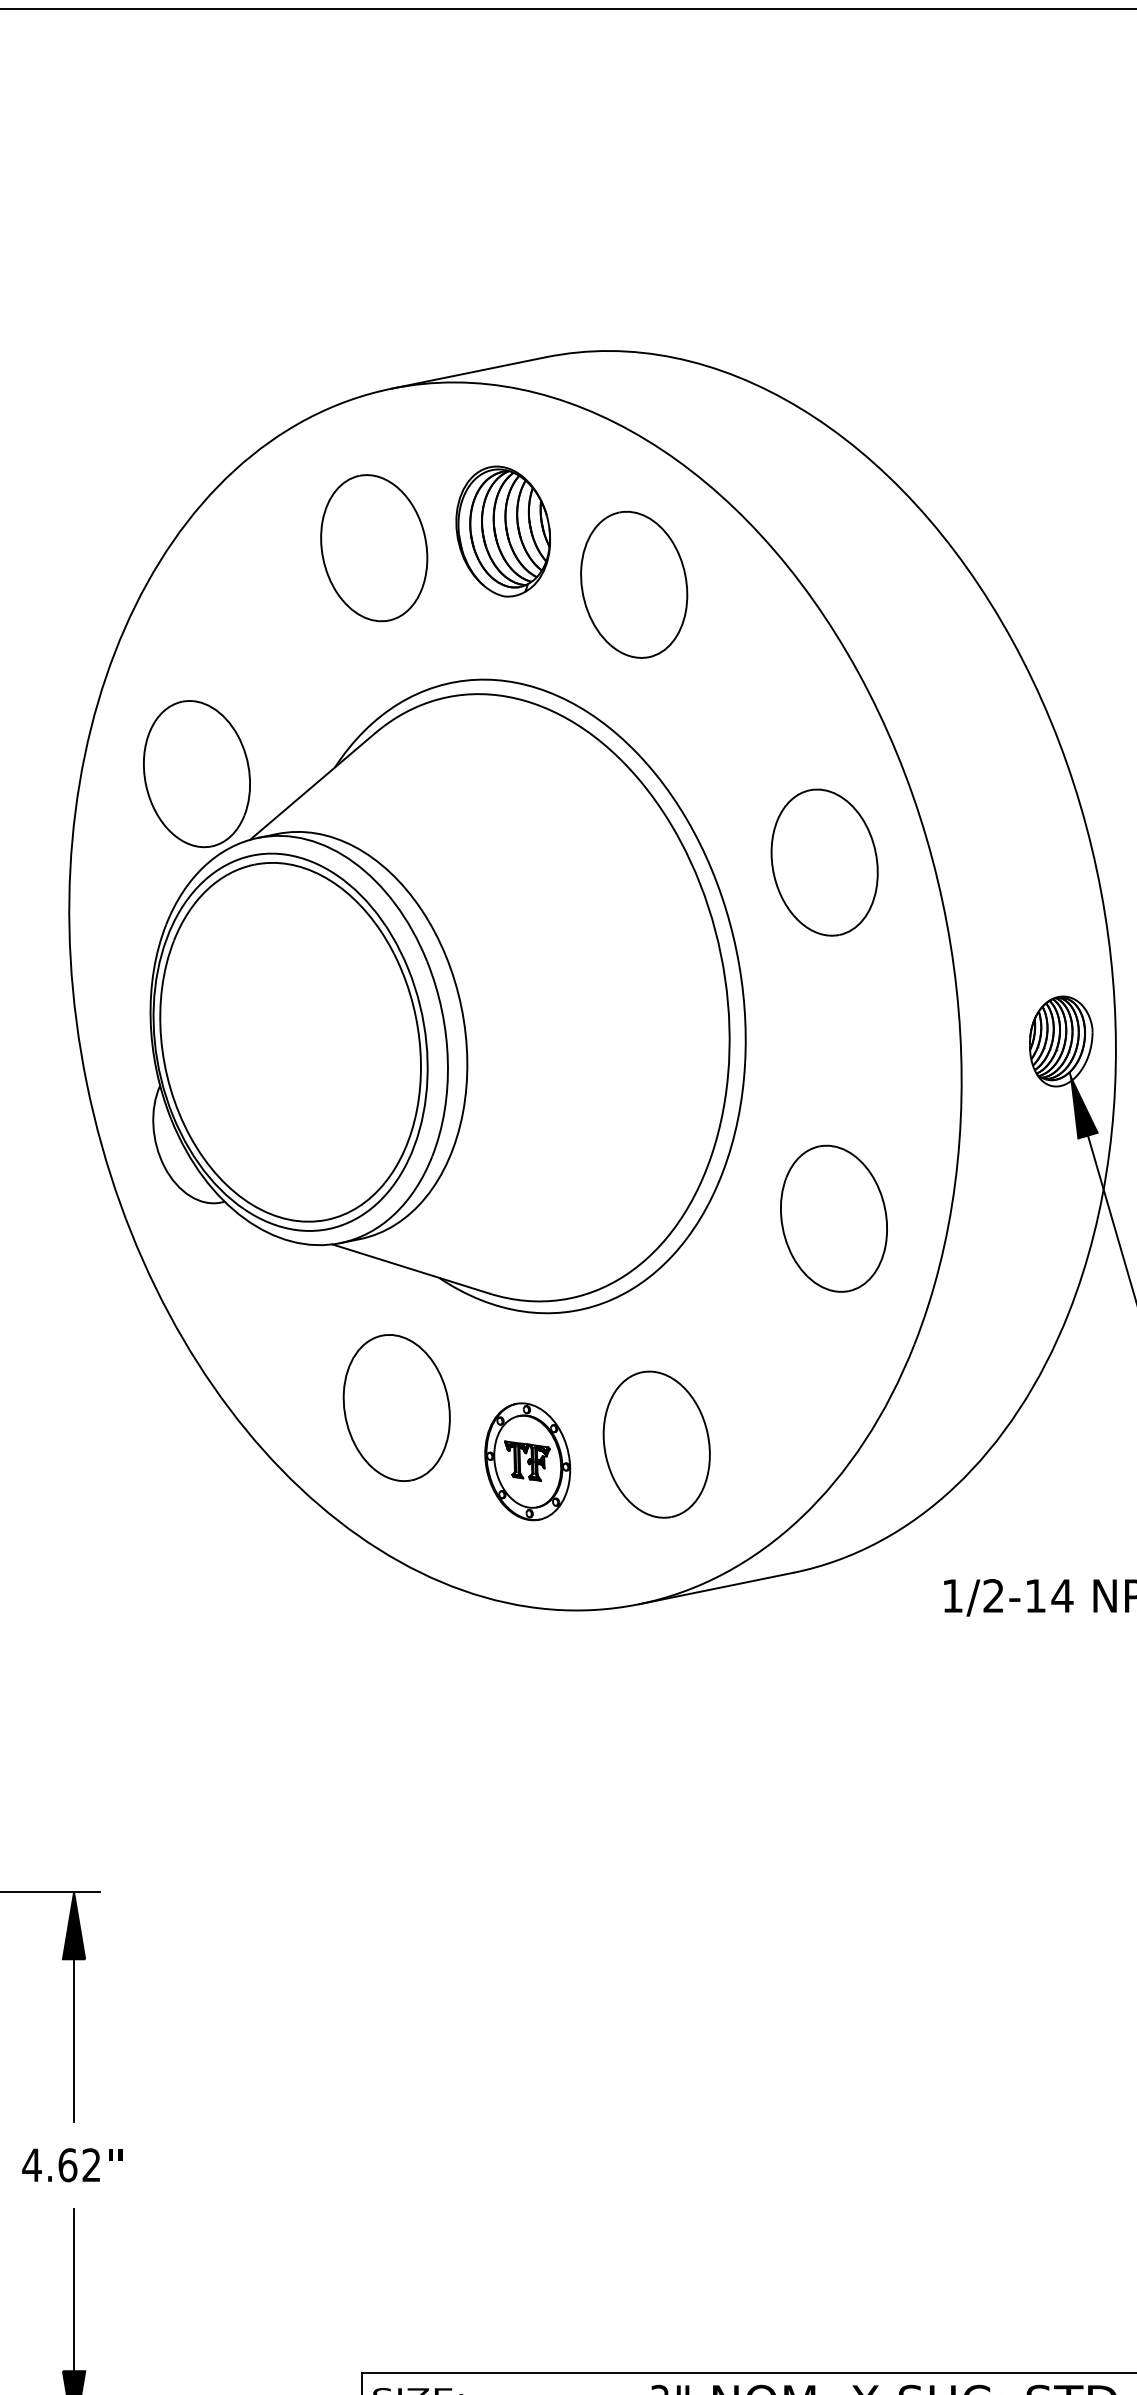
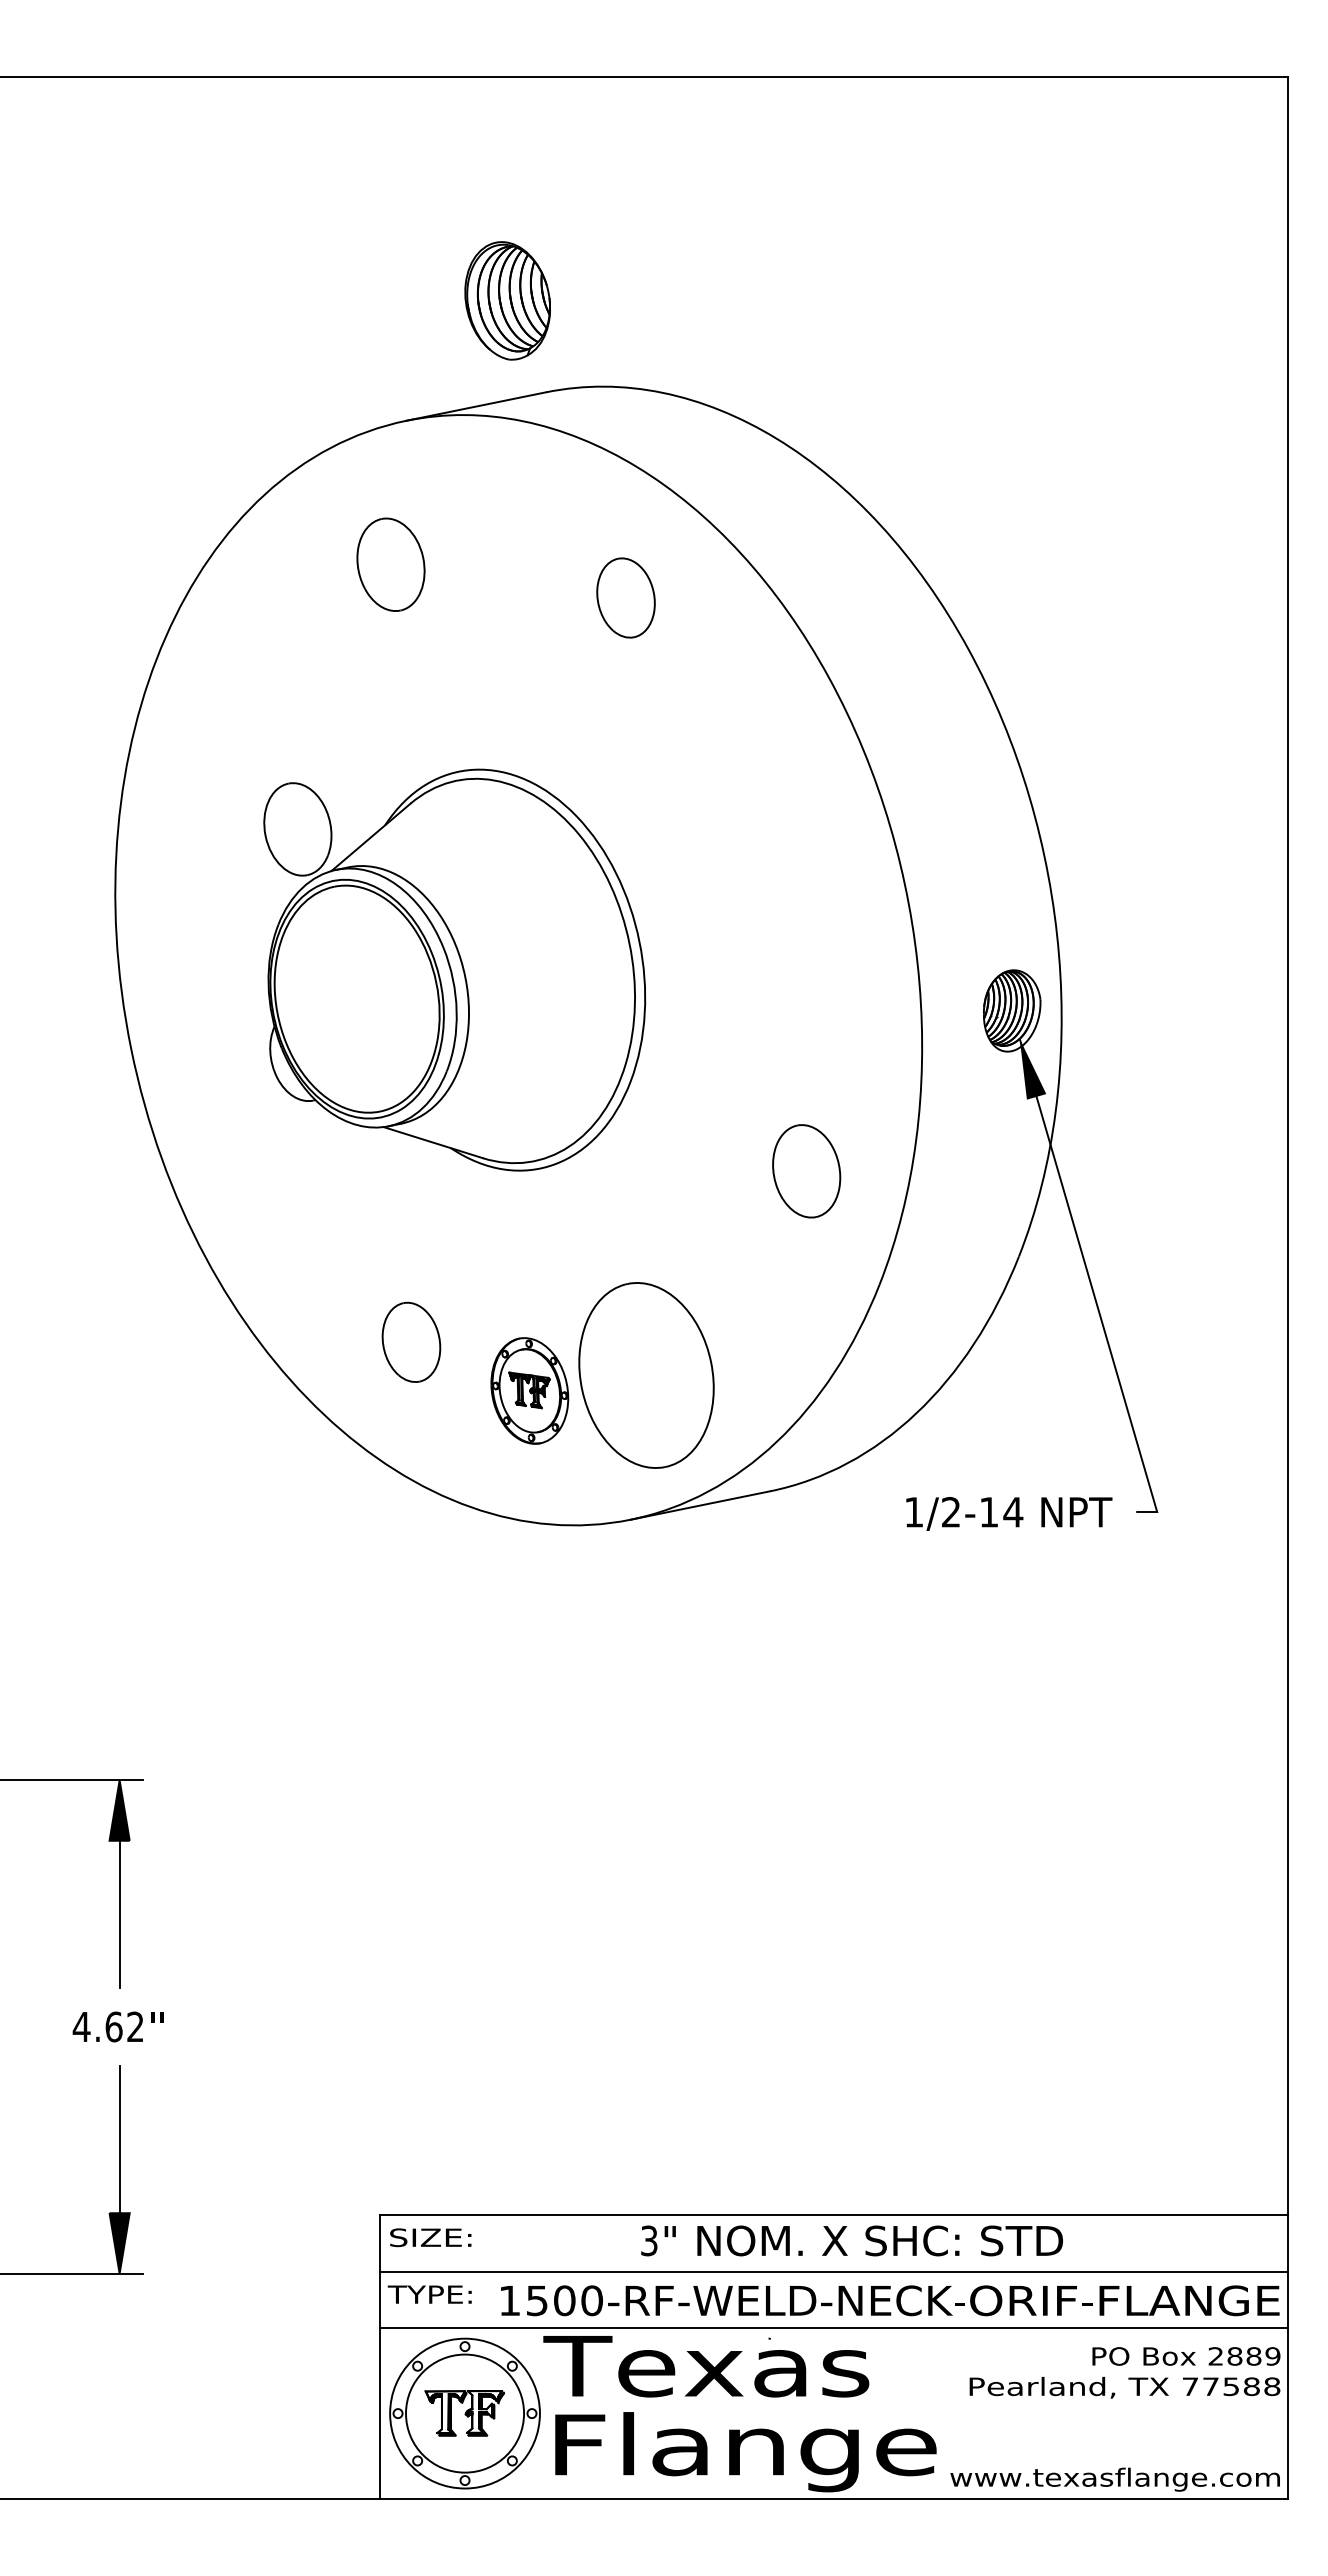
part: (503, 531) -> (507, 300), moved
part: (373, 547) -> (390, 564), size x0.7
part: (633, 584) -> (625, 597), size x0.6
part: (824, 862) -> (798, 849), removed
part: (444, 995) -> (454, 969), size x0.7
part: (833, 1219) -> (806, 1171), size x0.7
part: (396, 1408) -> (411, 1342), size x0.6
part: (656, 1444) -> (646, 1375), size x1.4

